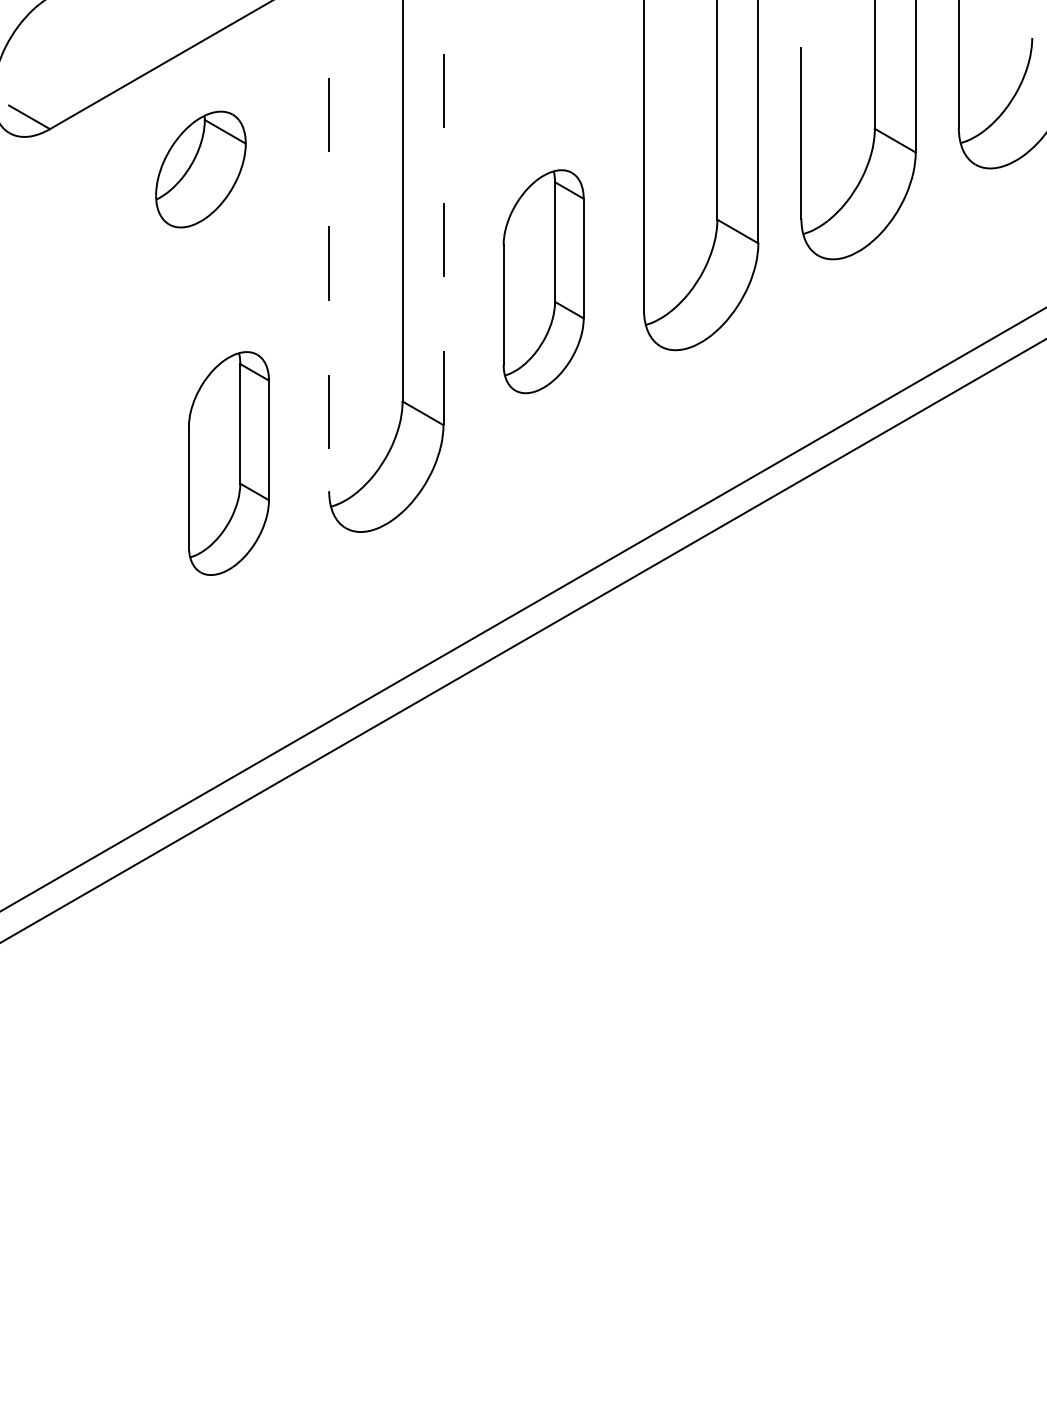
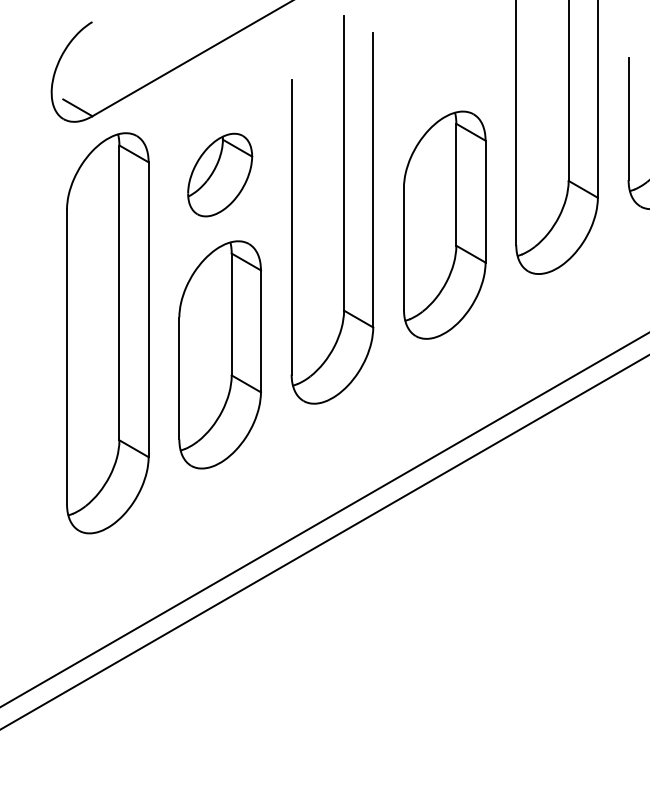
part: (200, 169) -> (219, 175), moved
line: (443, 218) -> (373, 180), dashed -> solid
part: (543, 281) -> (444, 224), size x1.43
line: (329, 284) -> (291, 227), dashed -> solid
part: (71, 433) -> (107, 333), added
part: (228, 463) -> (219, 354), size x1.43

